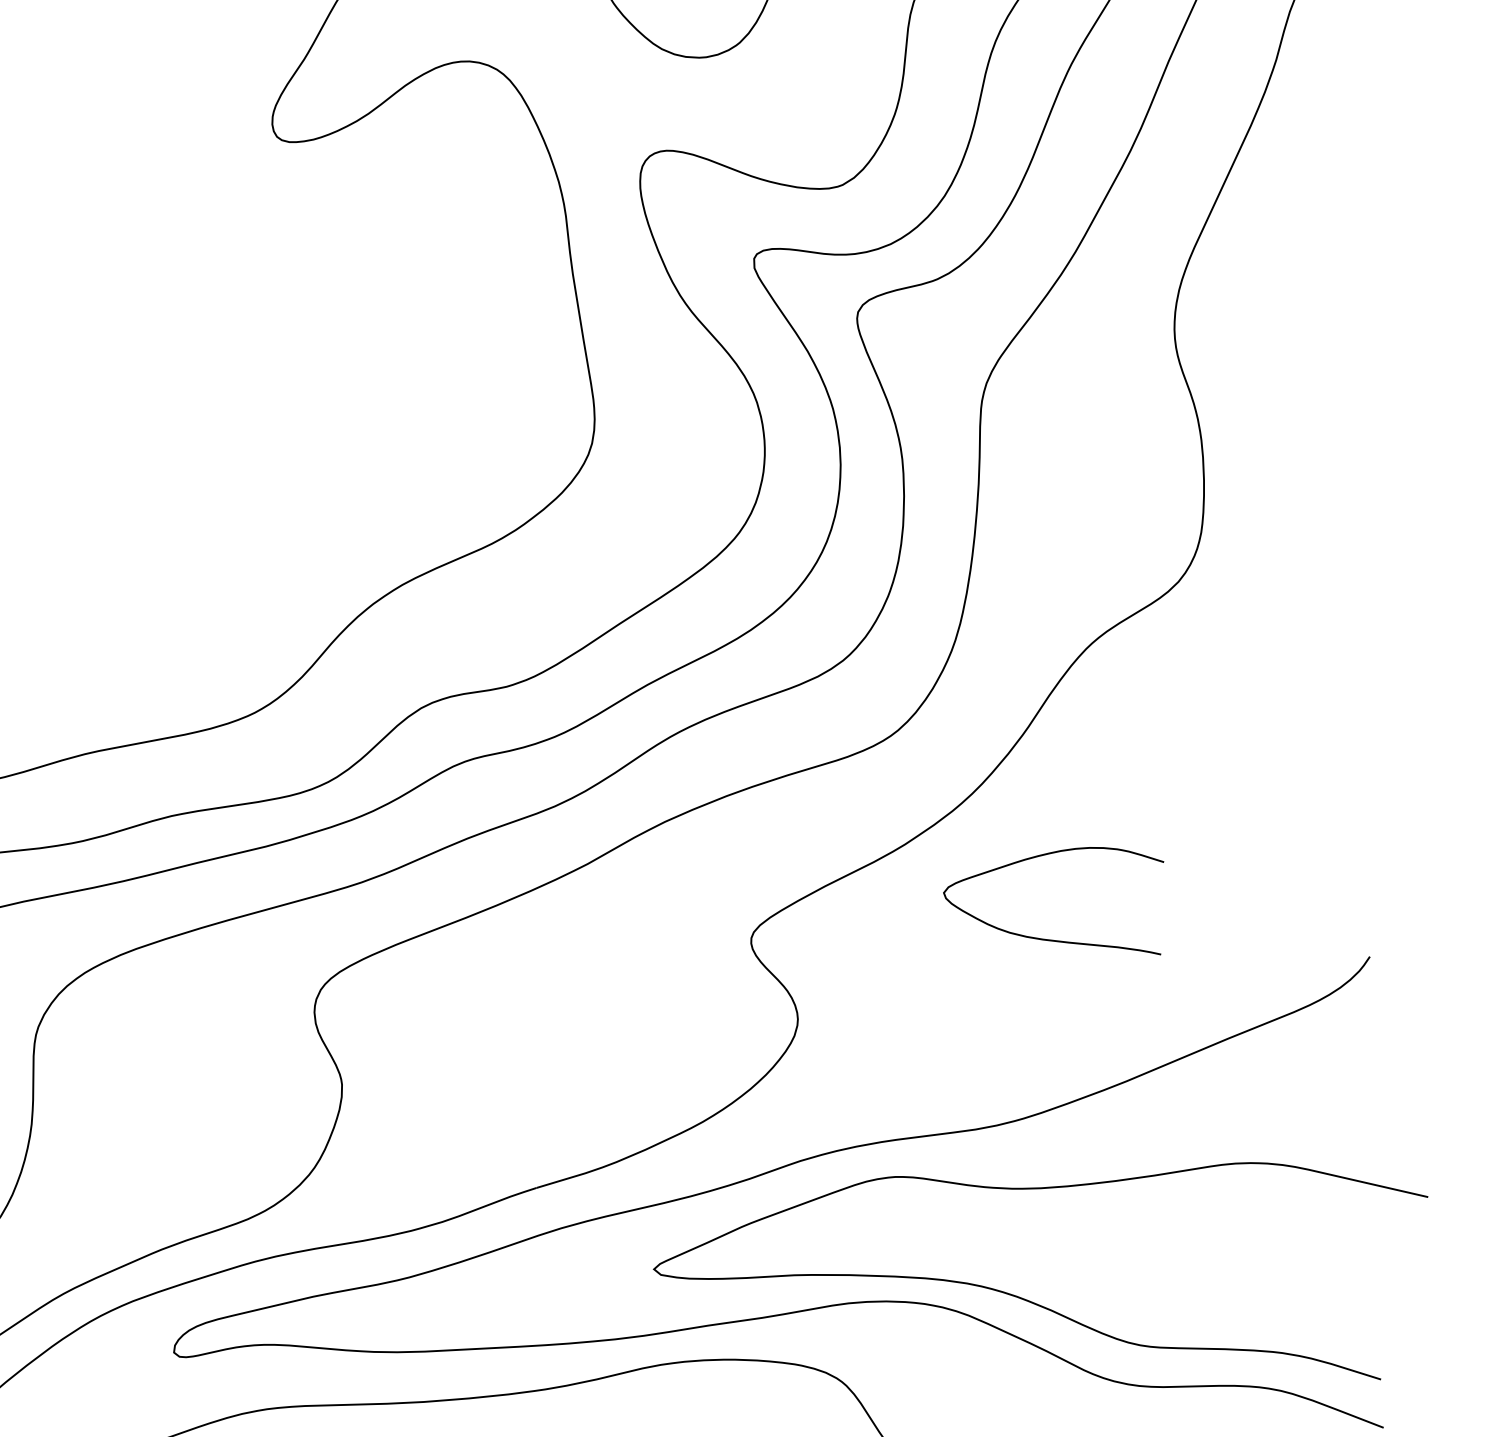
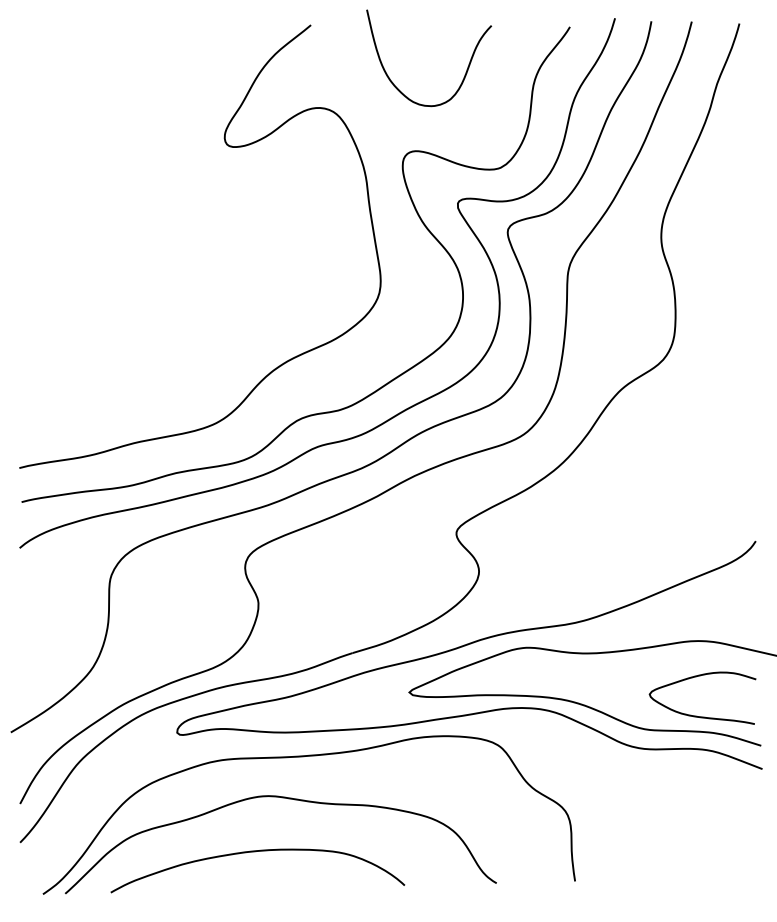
curve: (1040, 936) -> (696, 715), moved

